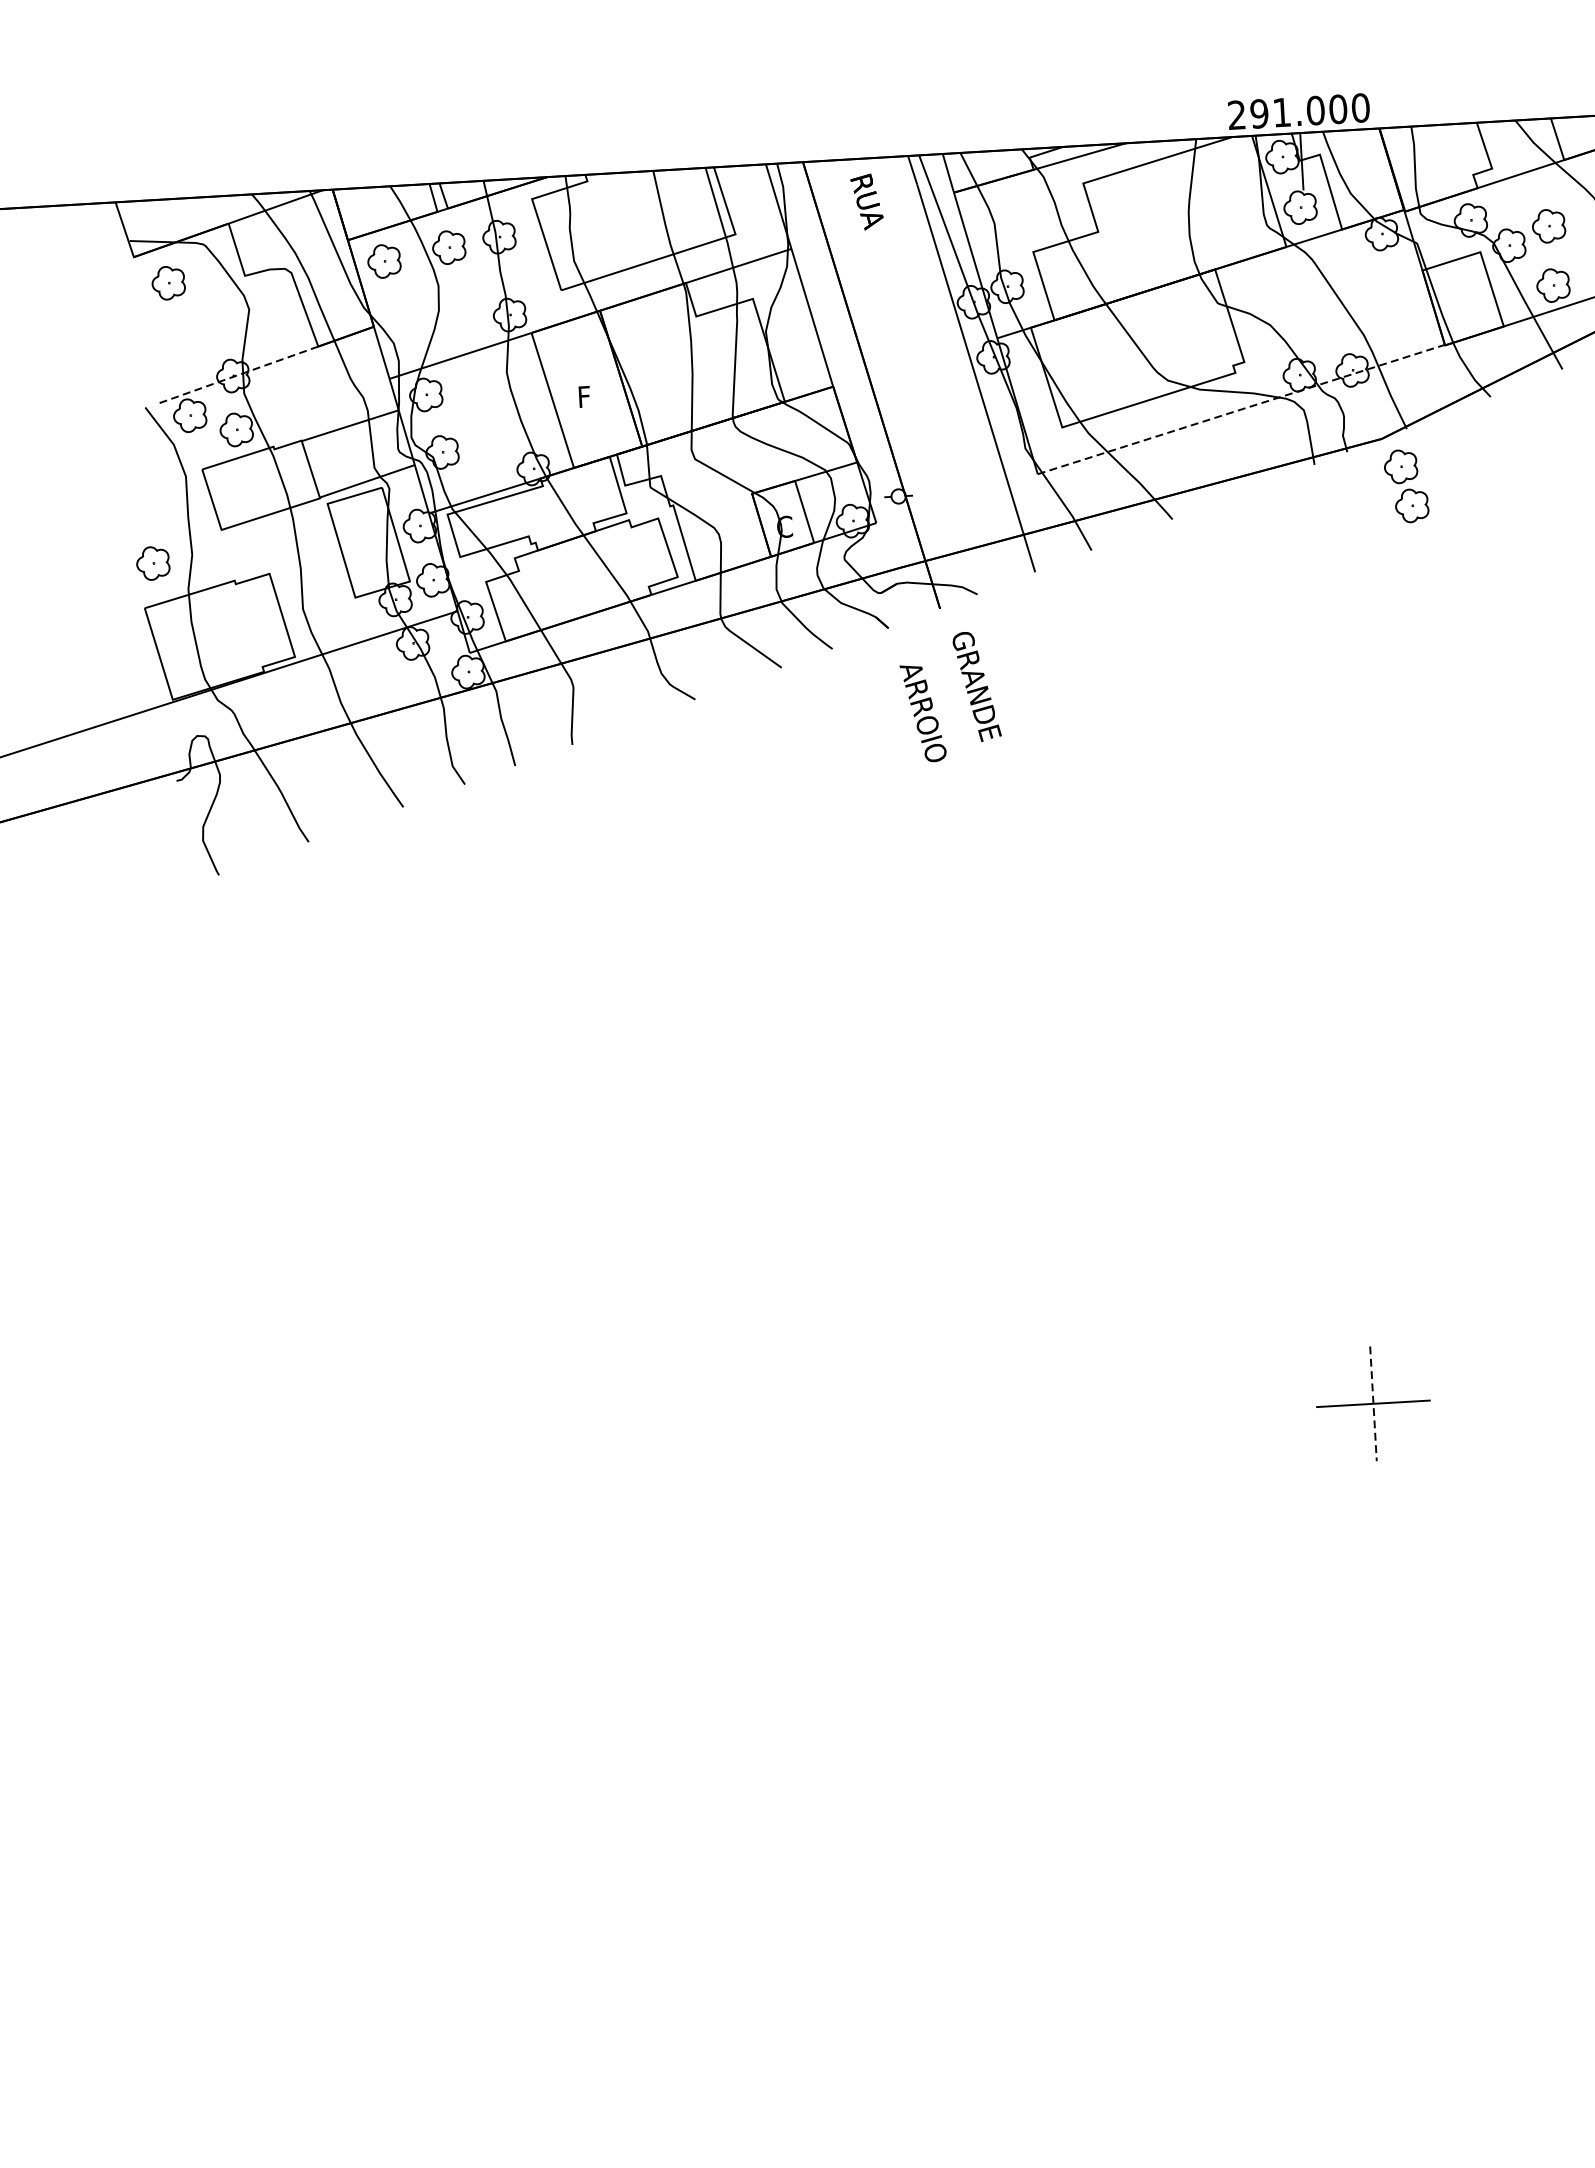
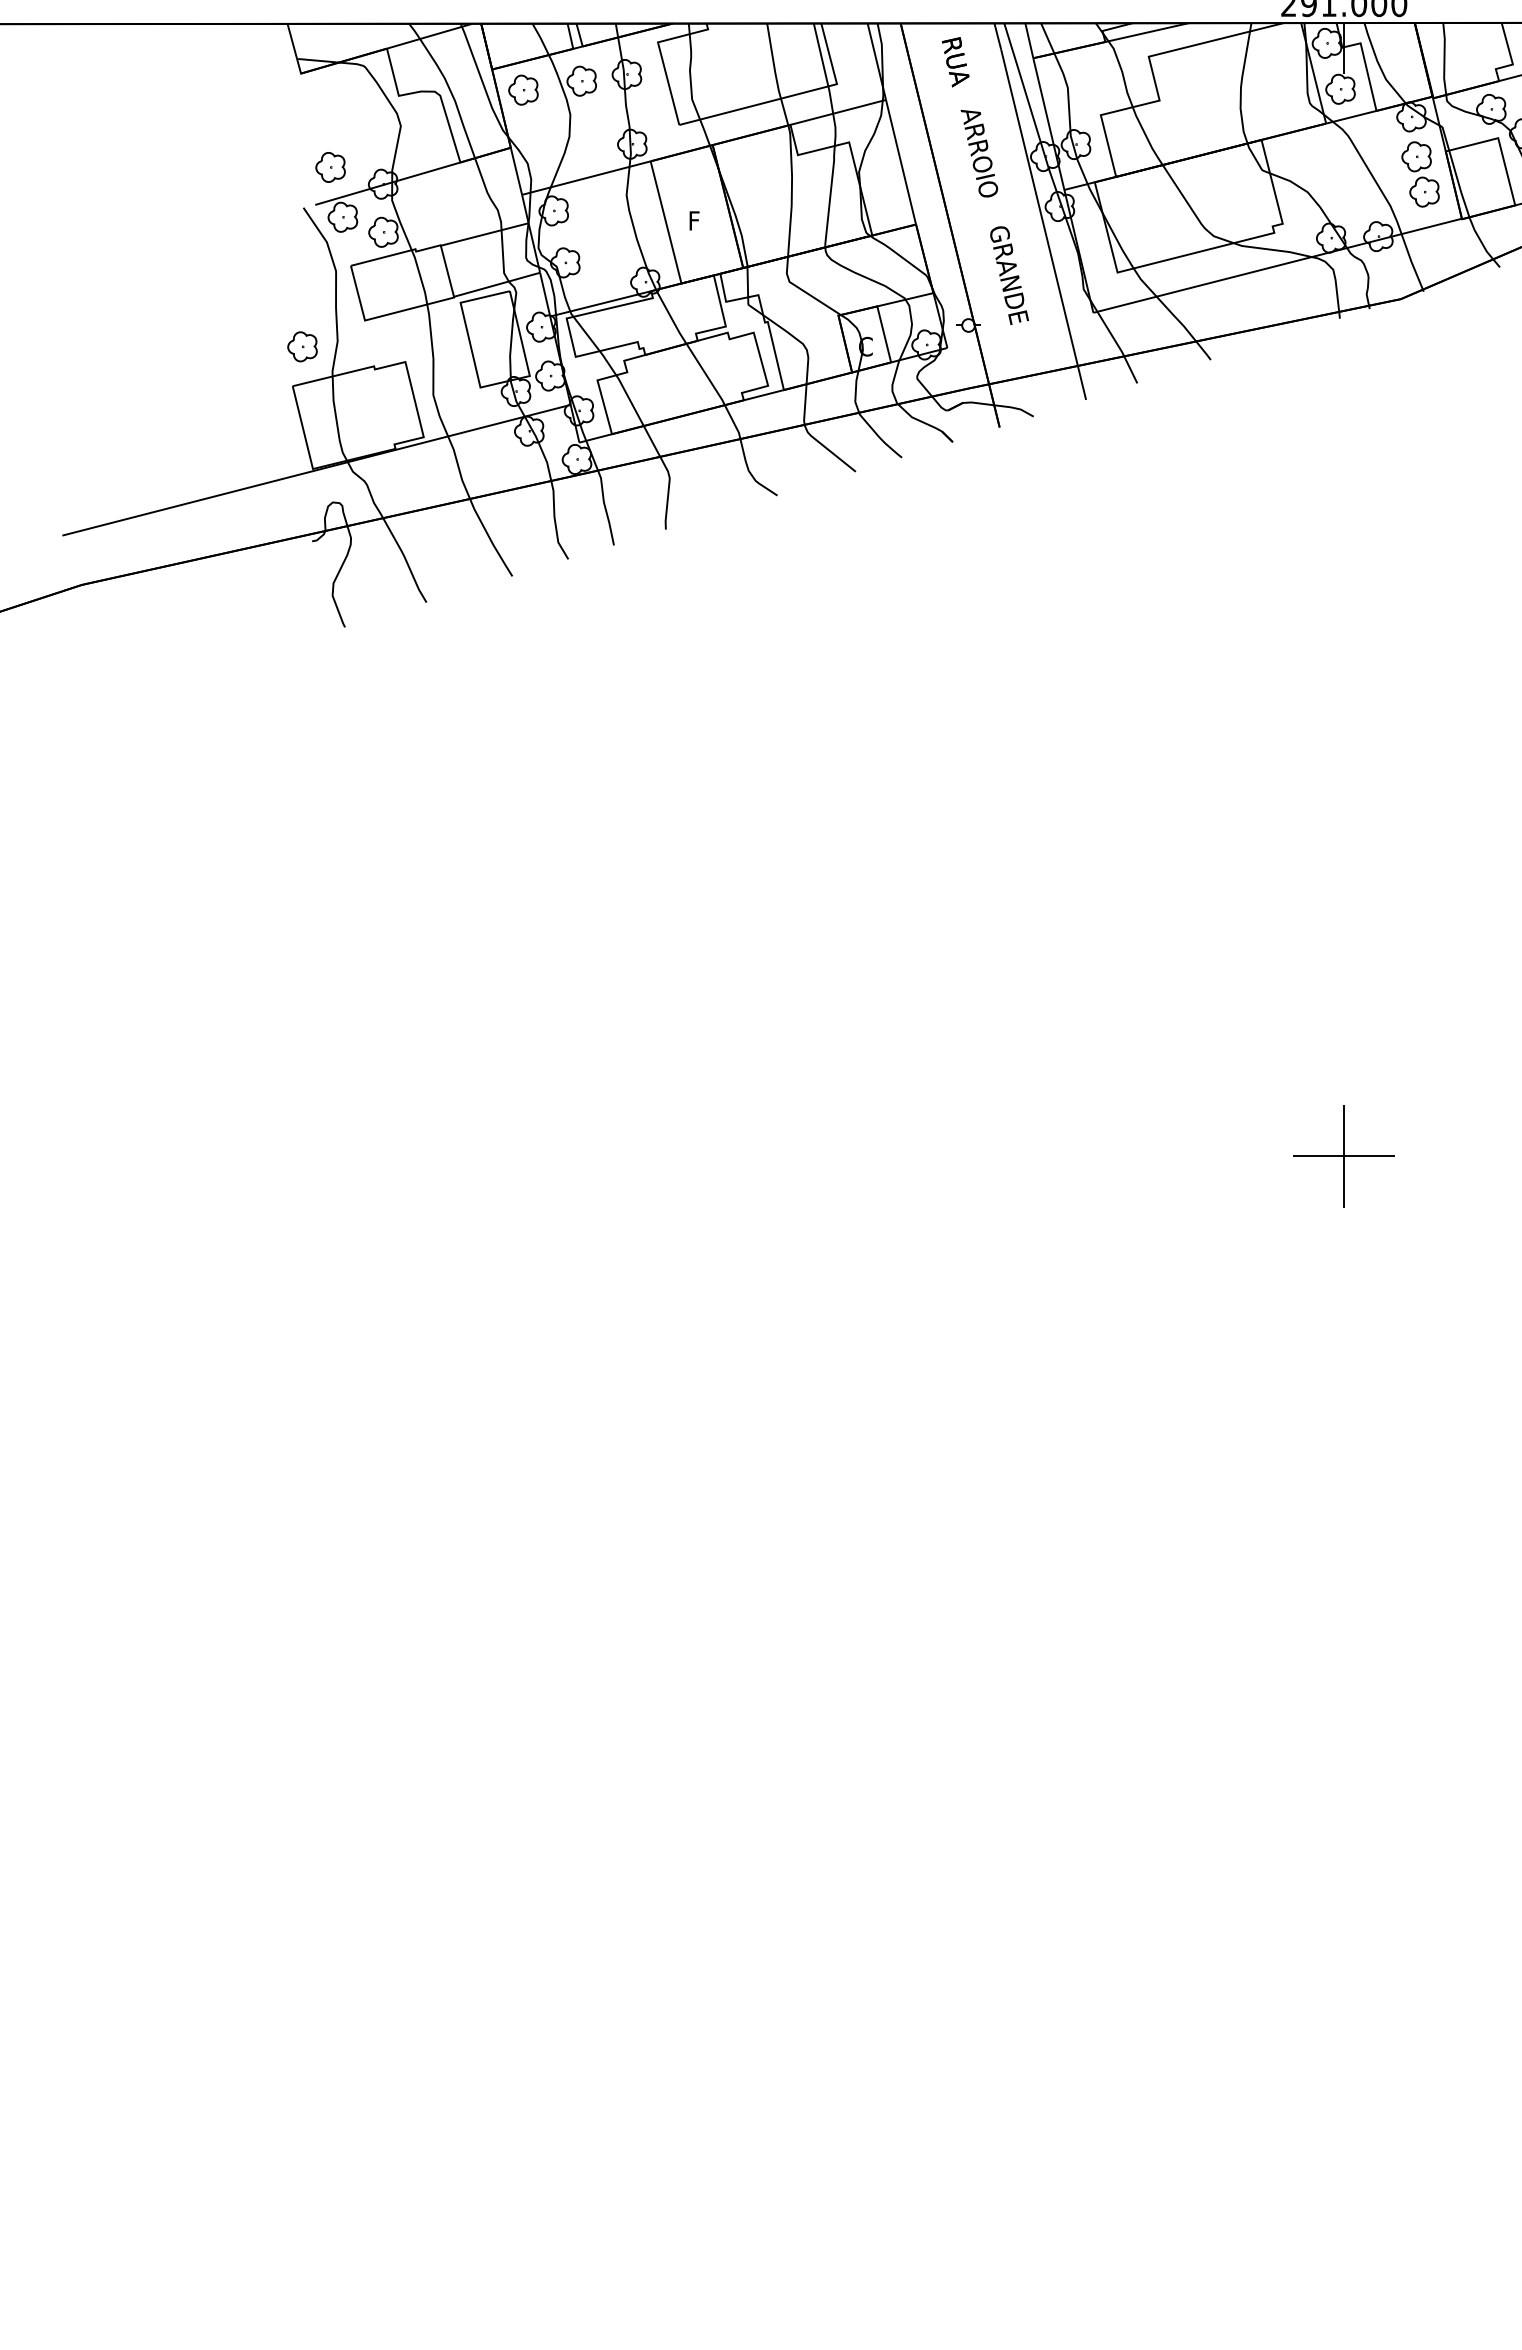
part: (168, 283) -> (330, 167), moved
line: (237, 374) -> (387, 183), dashed -> solid
line: (1242, 409) -> (1278, 265), dashed -> solid
part: (1406, 486) -> (1420, 174), moved
text: (977, 686) -> (1009, 275), moved
text: (923, 713) -> (979, 153), moved
line: (1373, 1403) -> (1344, 1156), dashed -> solid

